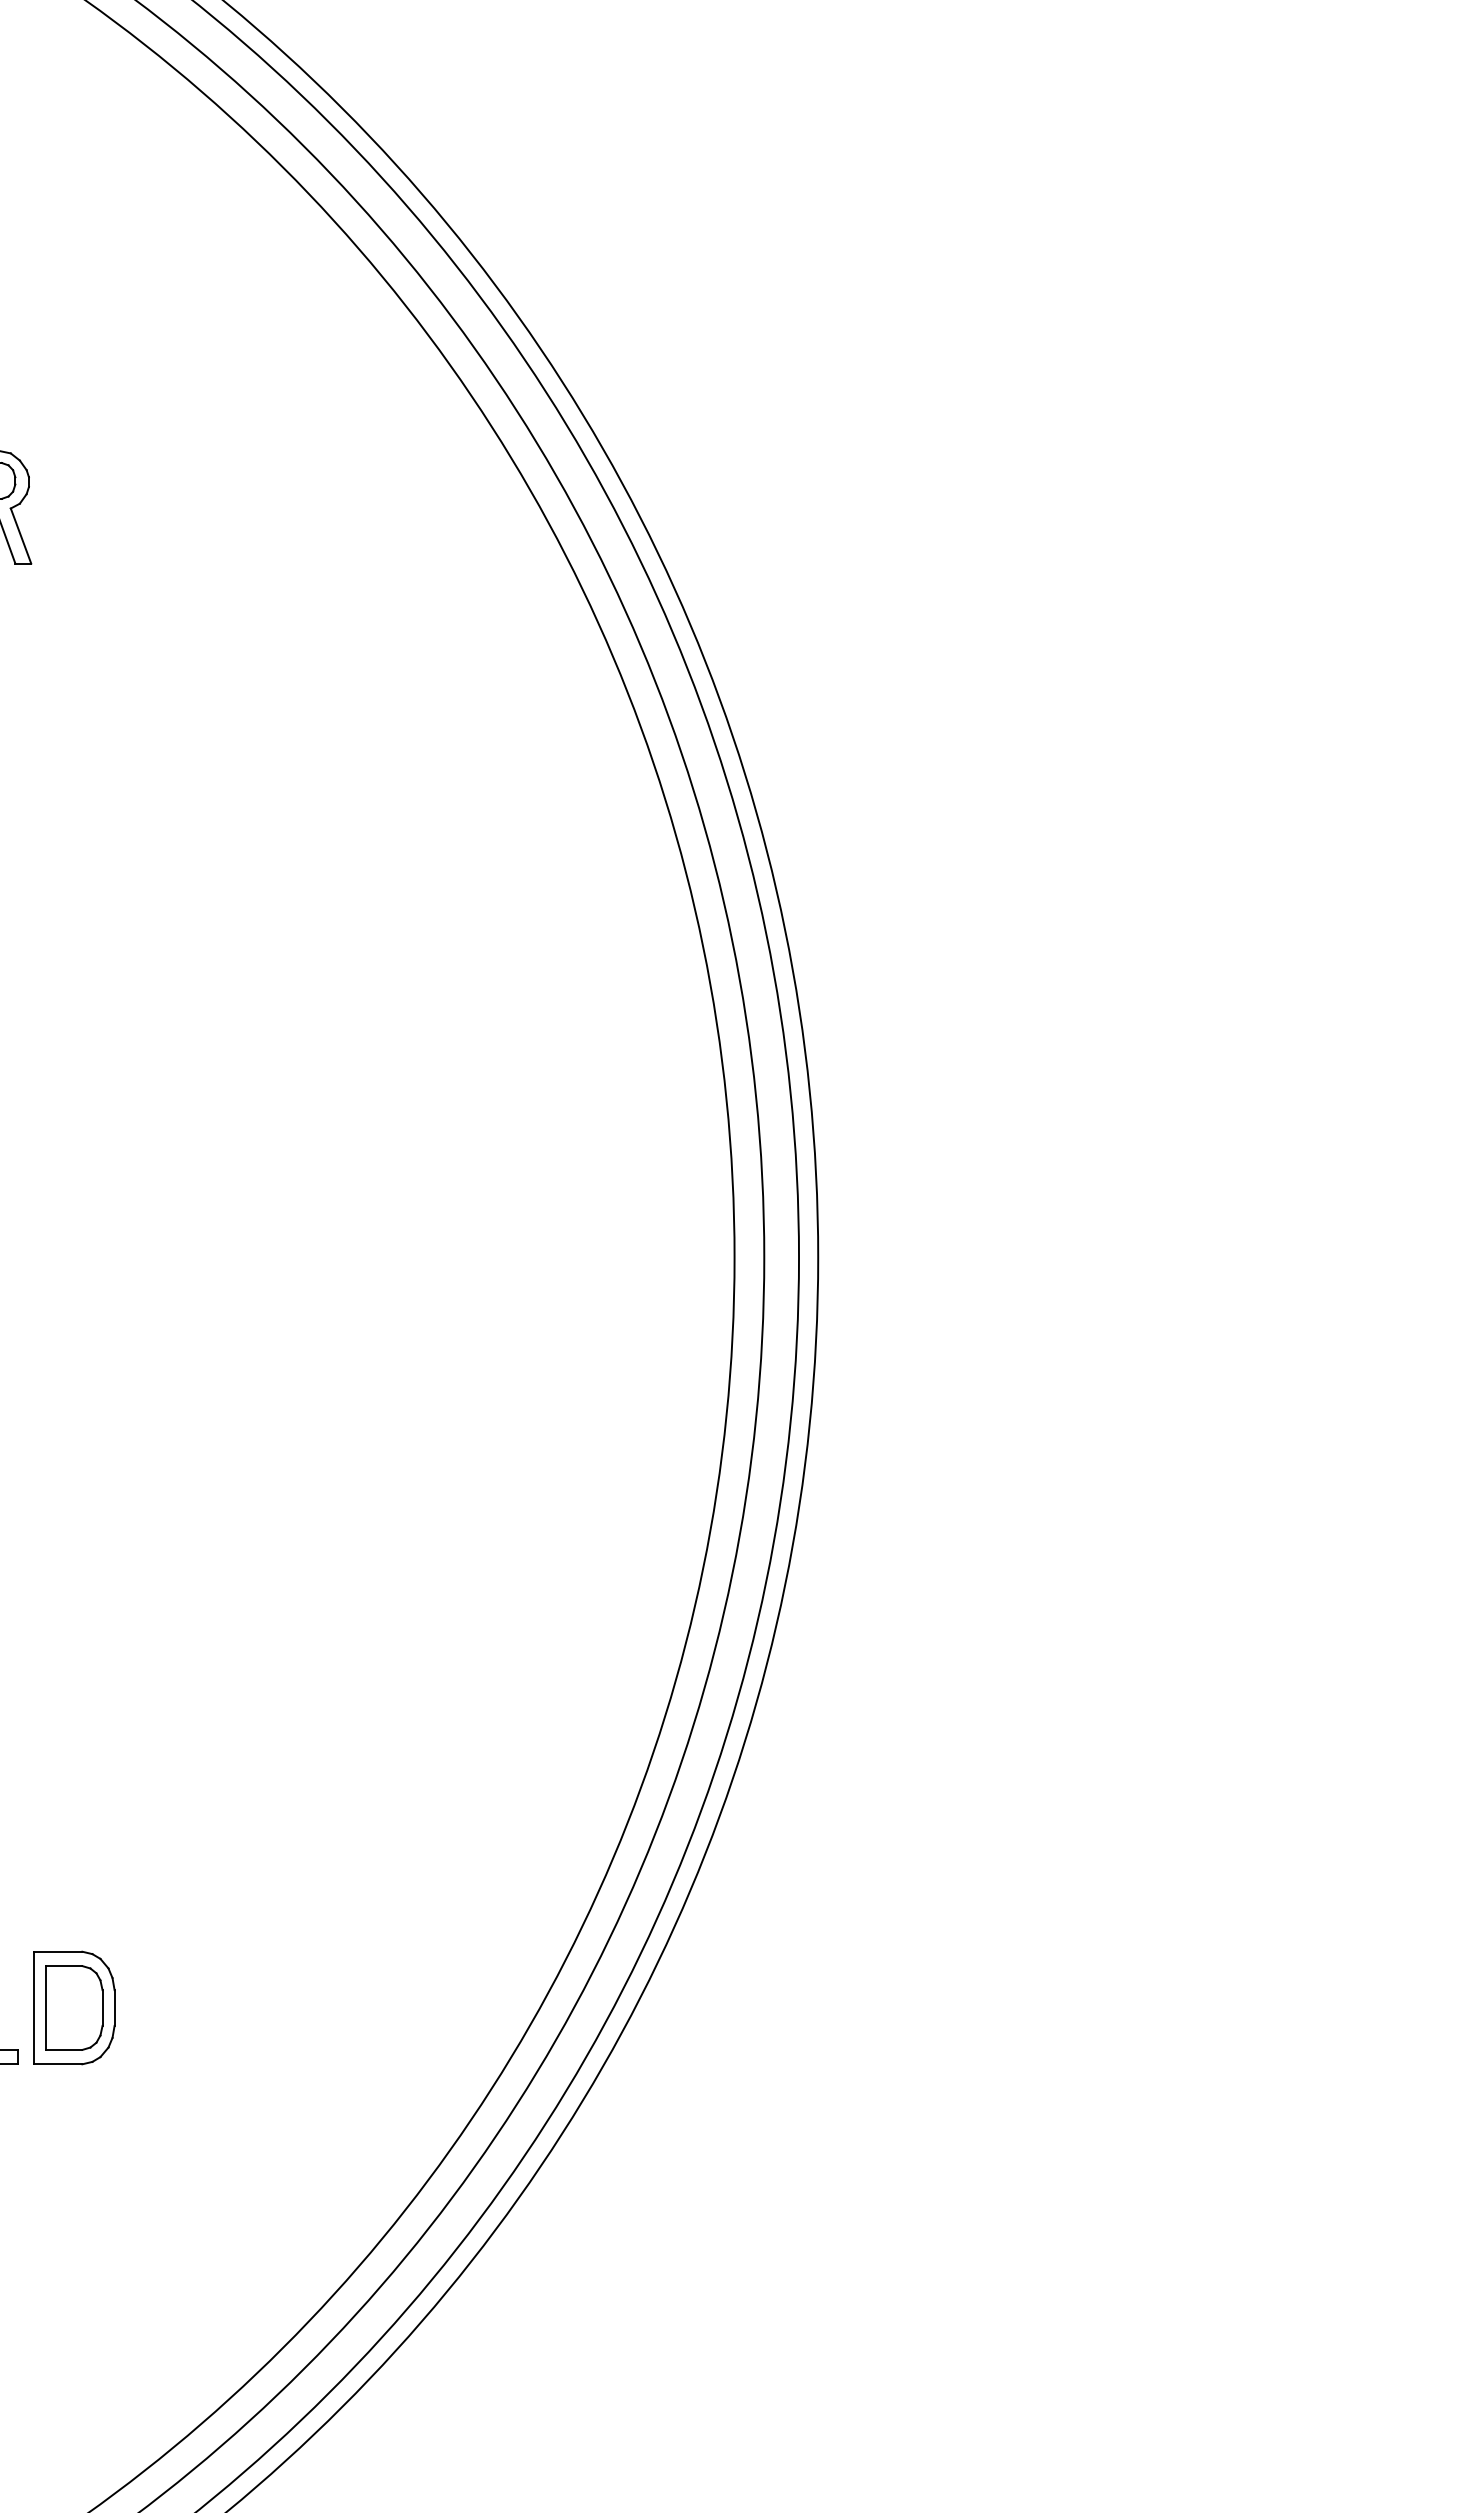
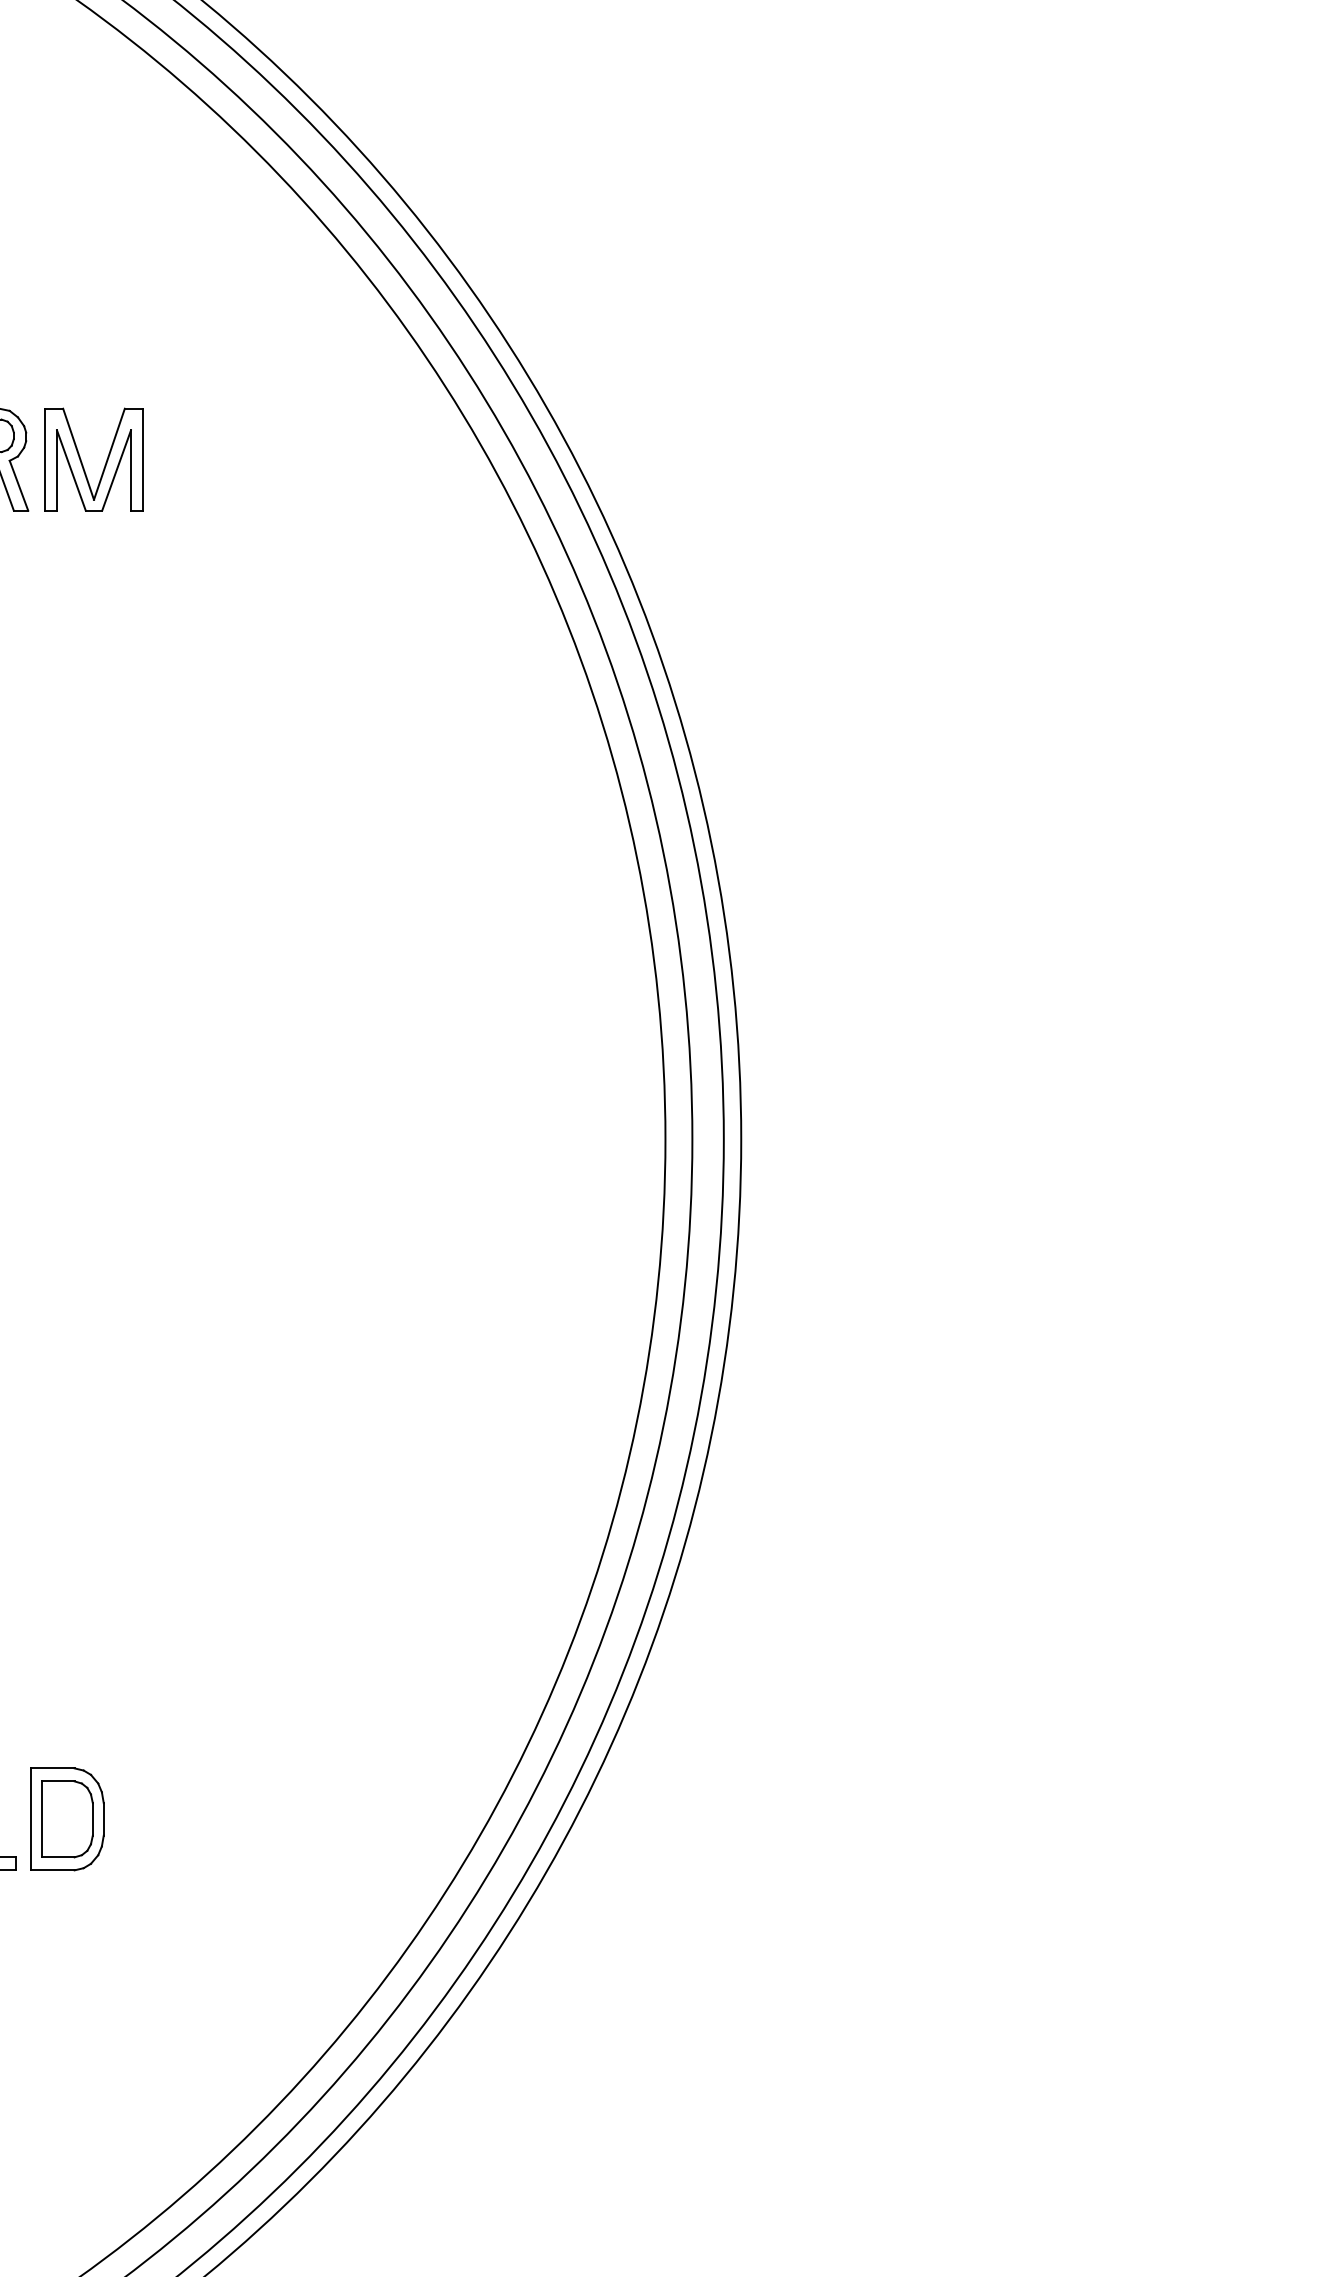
part: (91, 511) -> (82, 463), added

